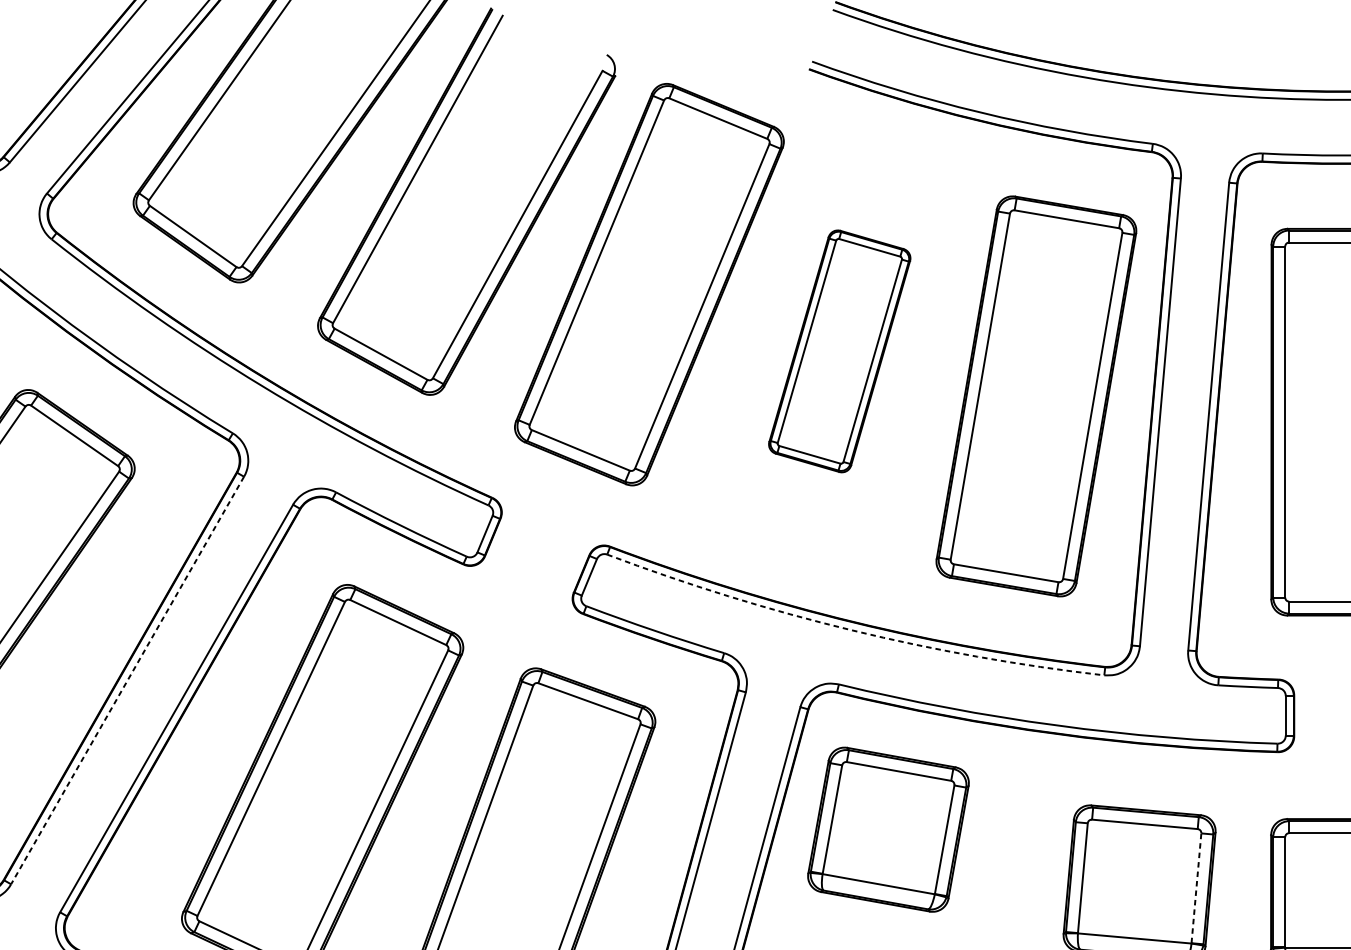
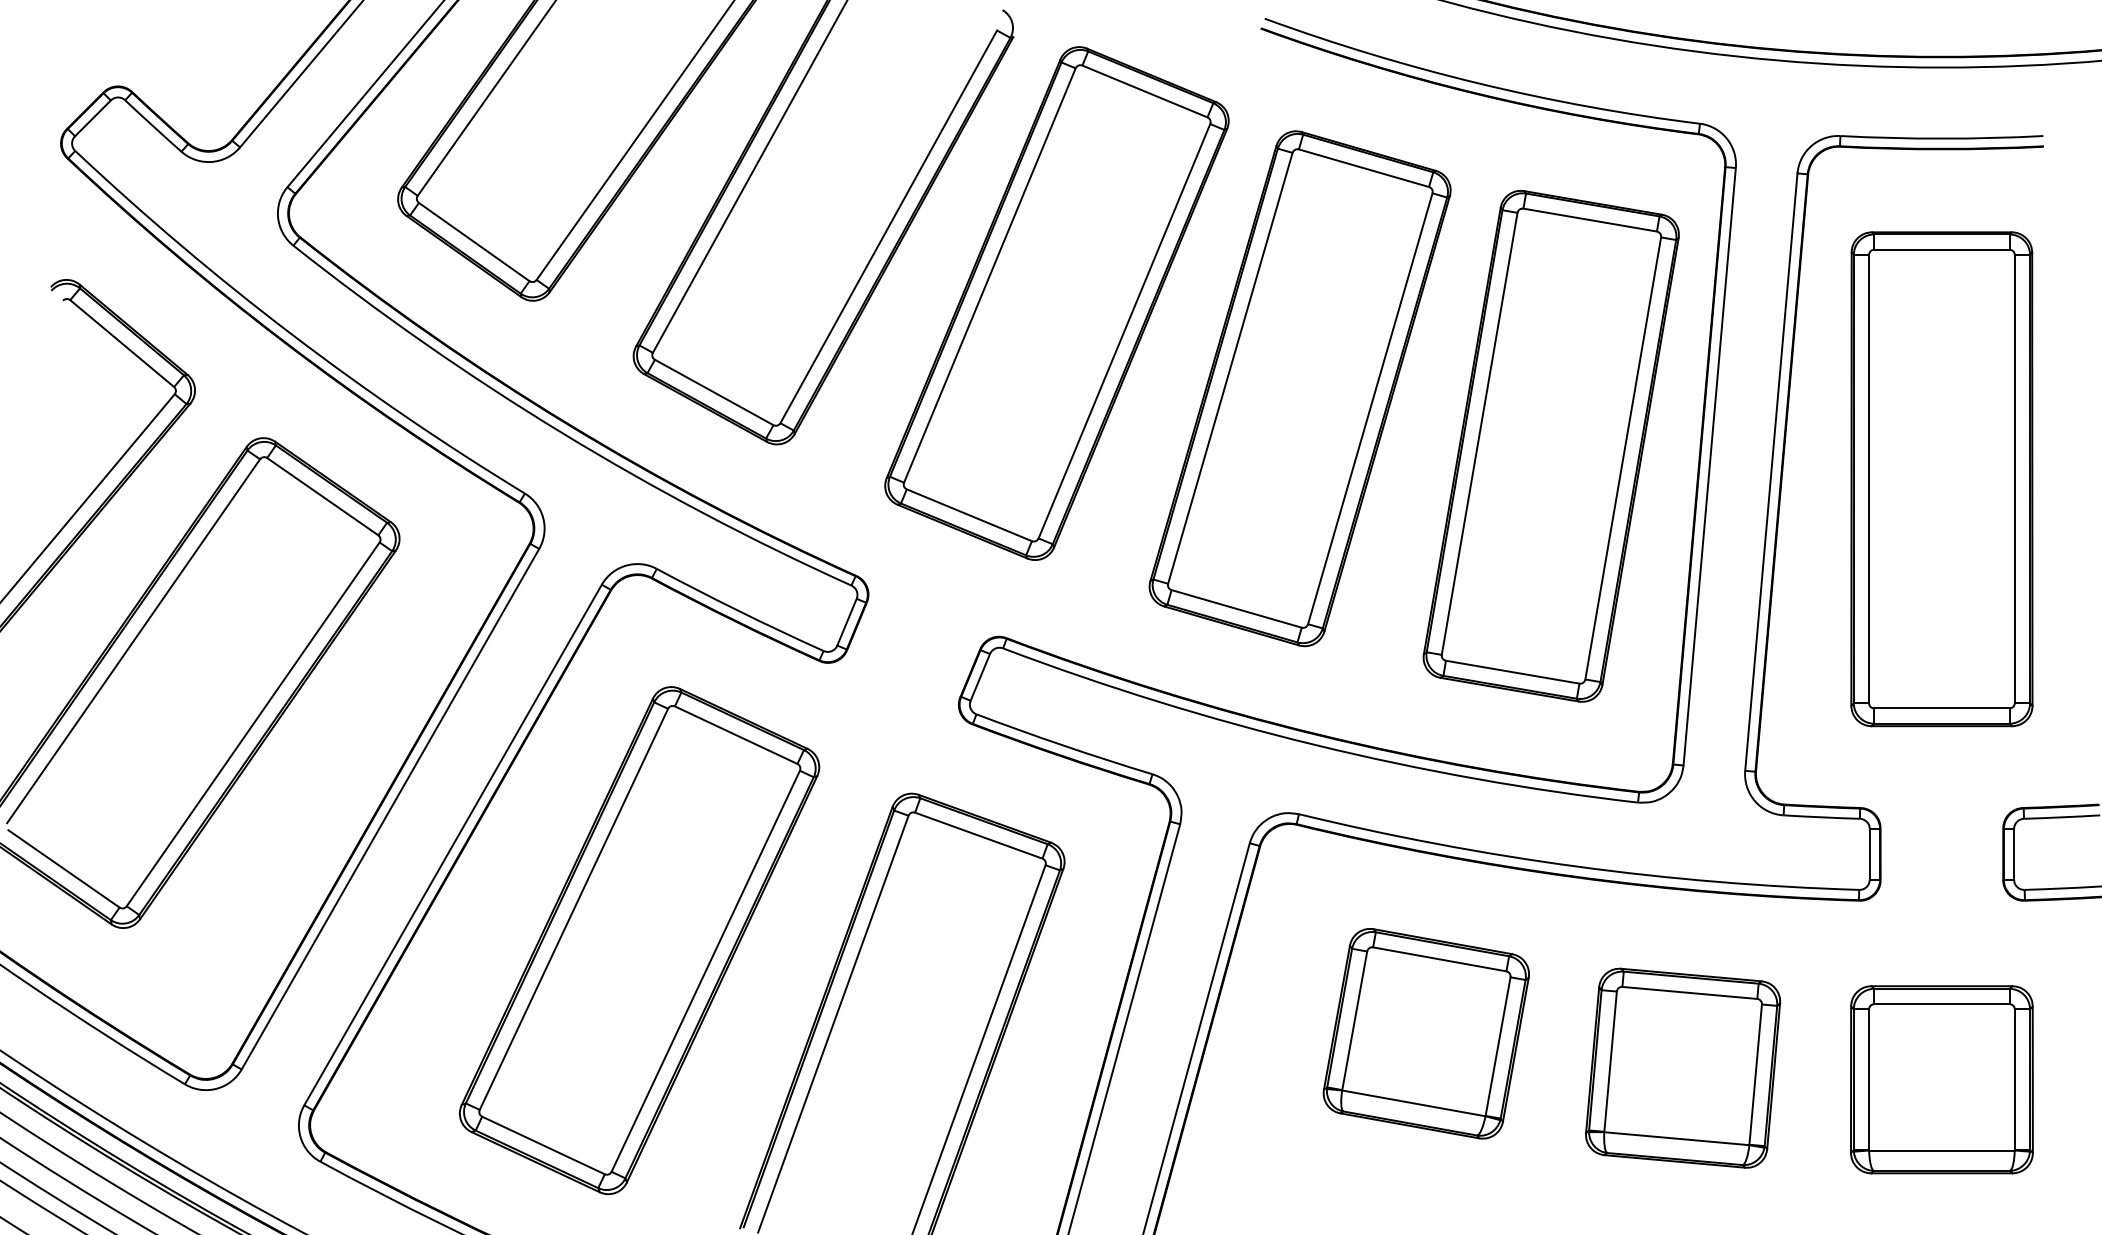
part: (839, 351) -> (1299, 388), size x1.67
arc: (851, 630) -> (1315, 745), dashed -> solid
line: (127, 680) -> (390, 809), dashed -> solid
part: (887, 829) -> (1425, 1033), moved
line: (1196, 888) -> (1755, 1074), dashed -> solid

